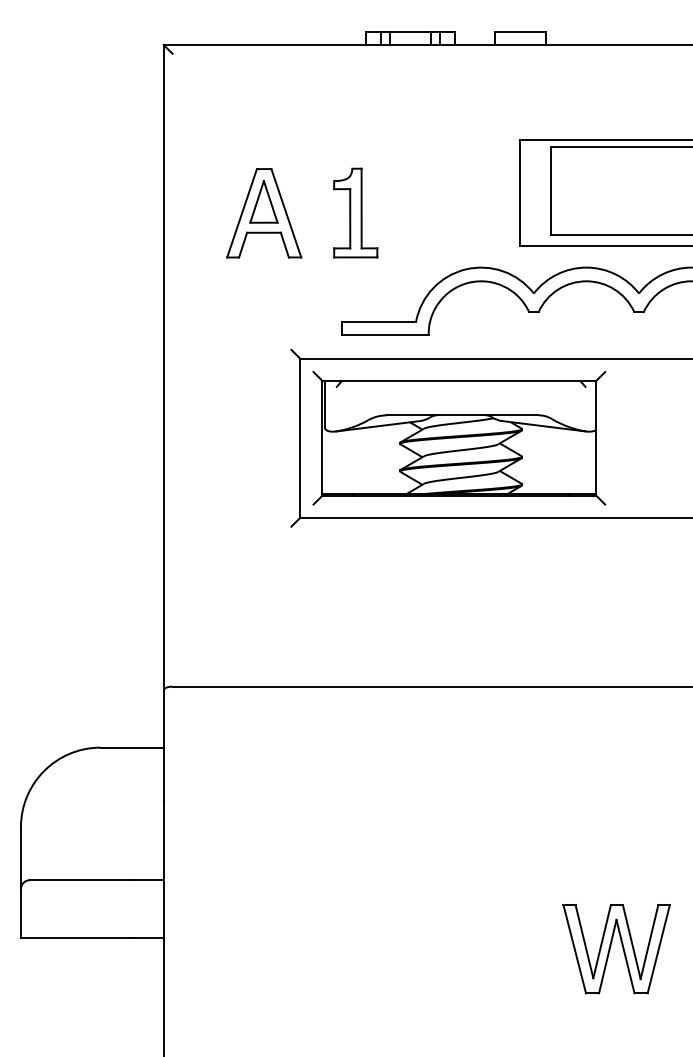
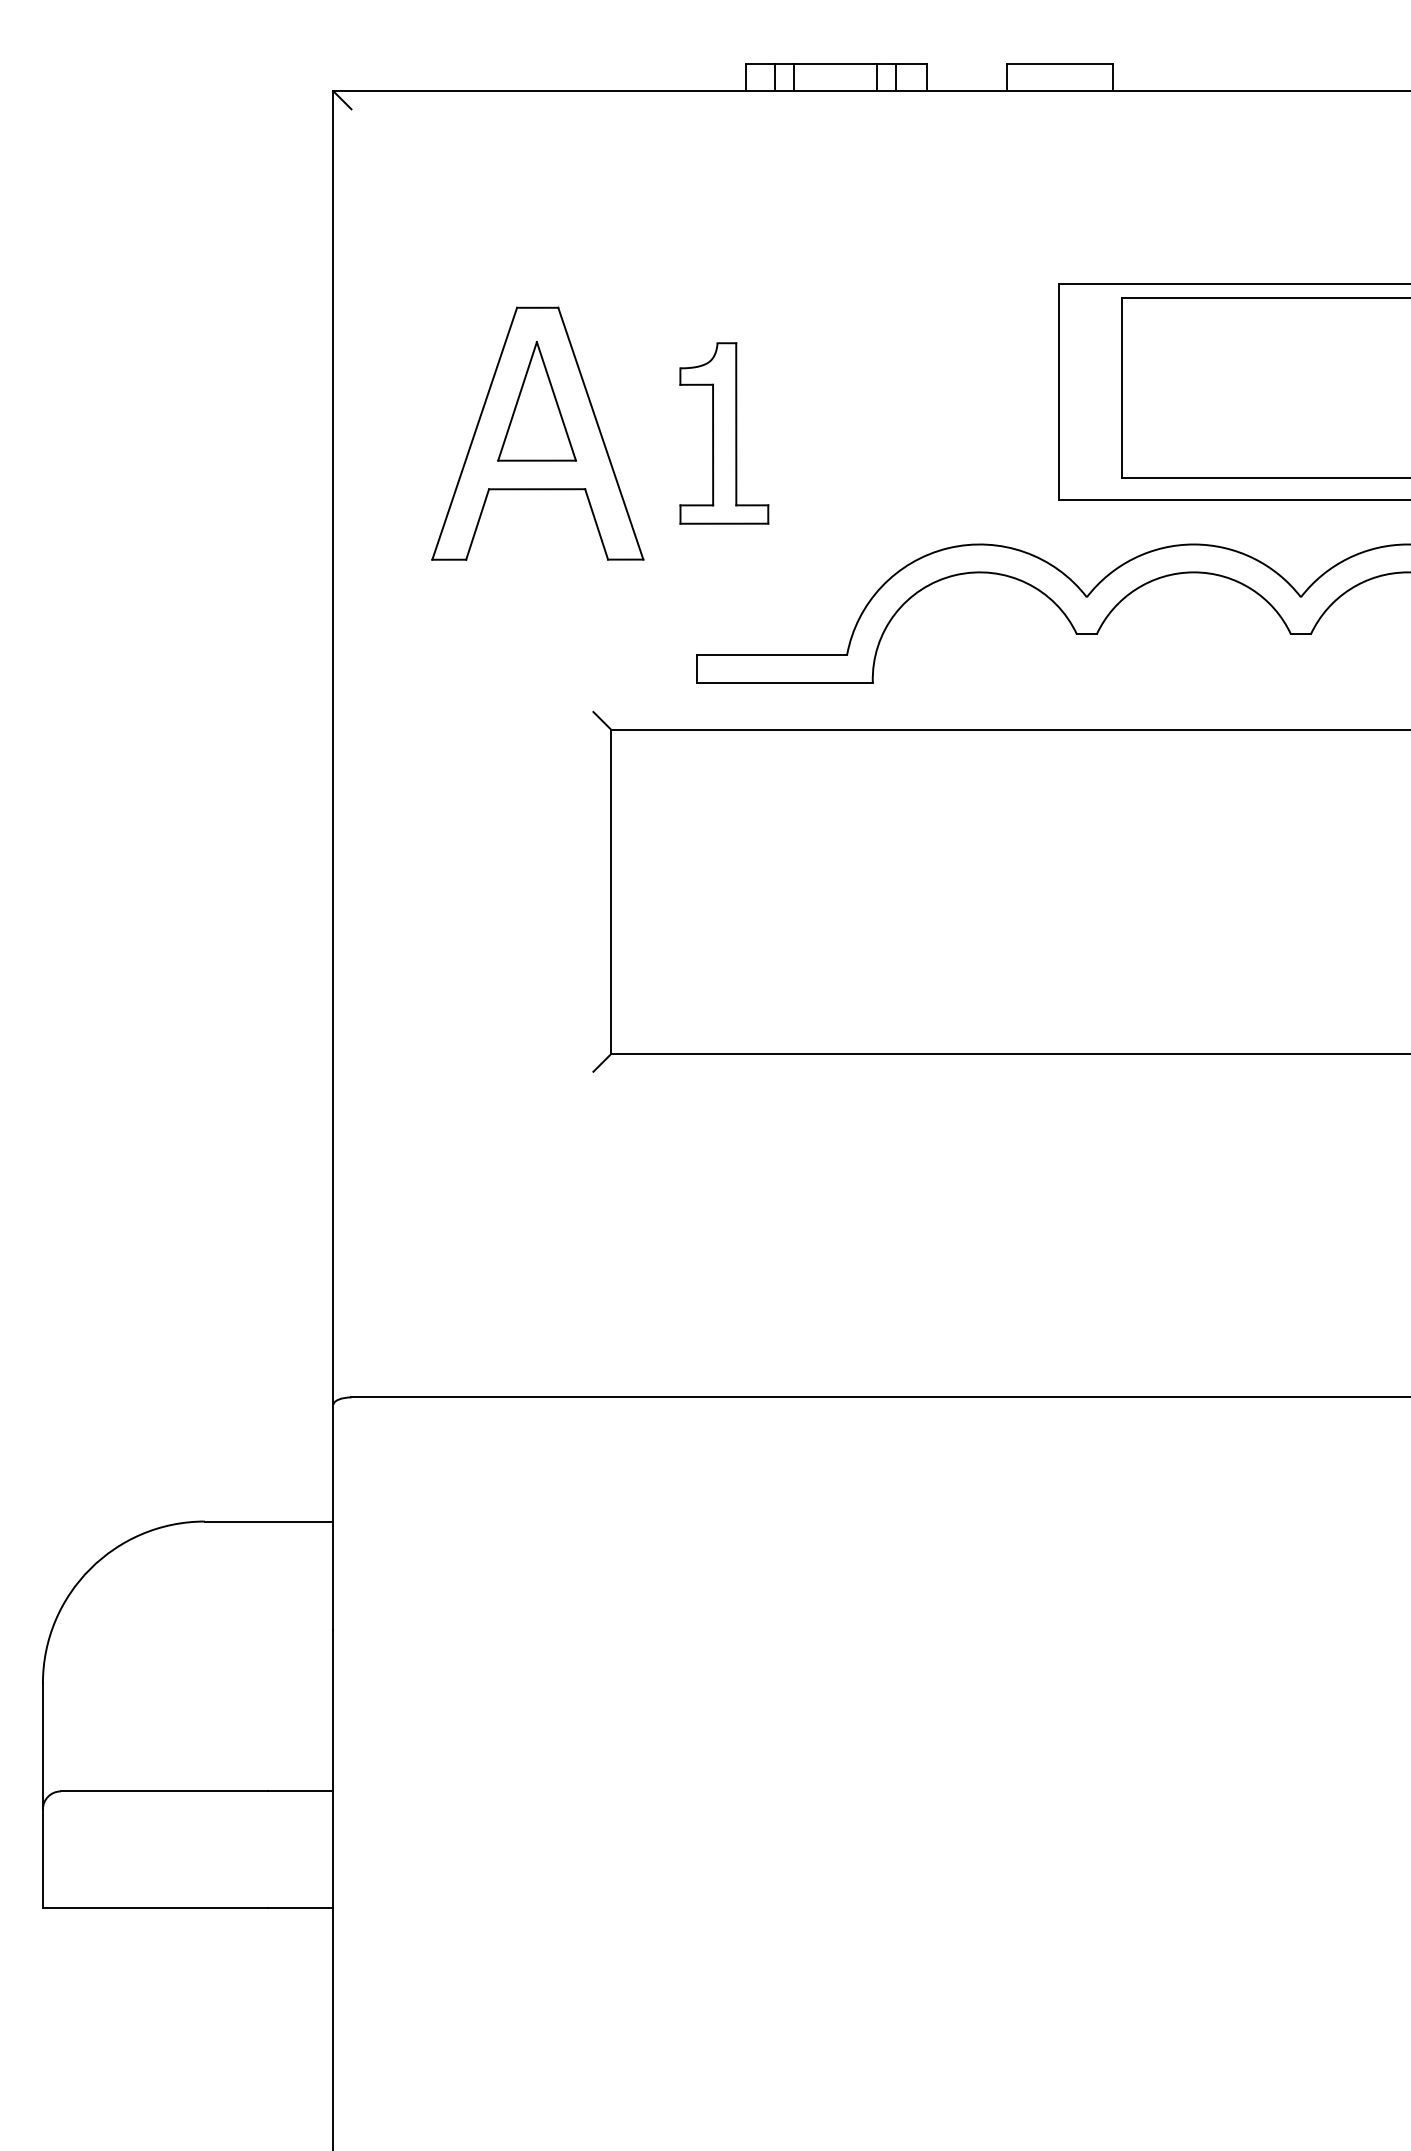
part: (264, 213) -> (538, 434), size x1.4
part: (459, 437) -> (935, 890), removed
part: (616, 949) -> (1255, 1932), removed

